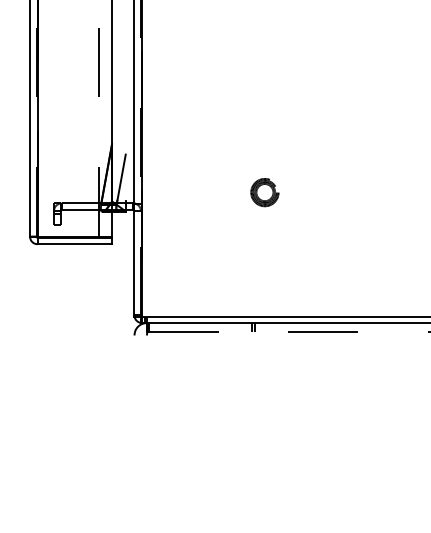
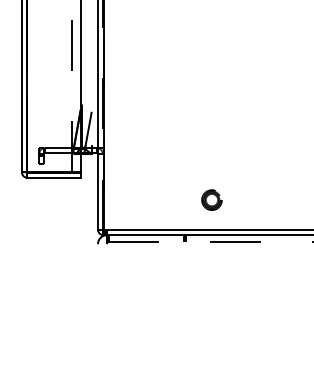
part: (264, 191) -> (211, 199), moved

